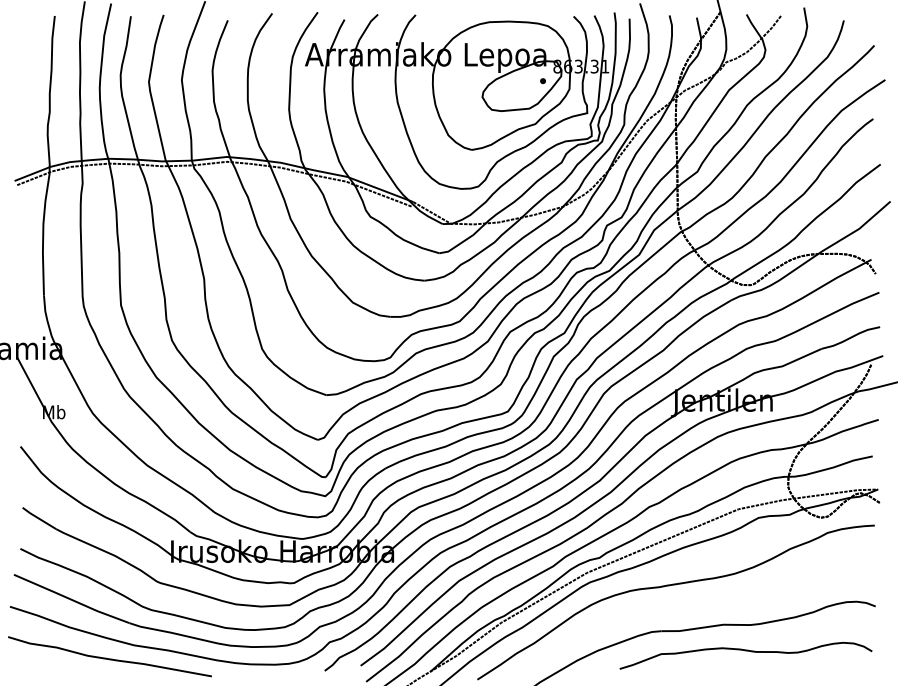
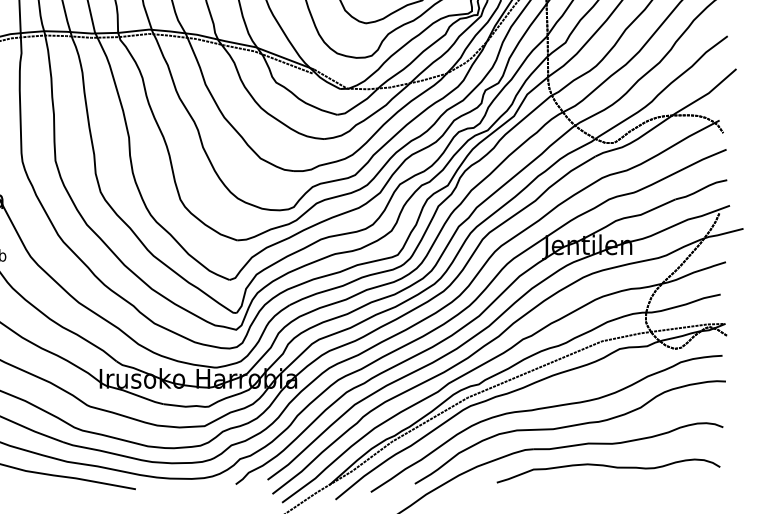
curve: (702, 606) -> (570, 427), added

